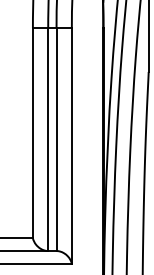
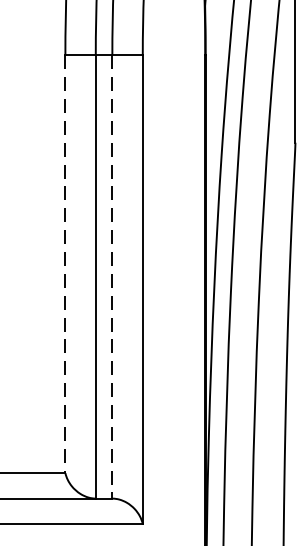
line: (32, 133) -> (64, 265), solid -> dashed
line: (56, 139) -> (112, 276), solid -> dashed

